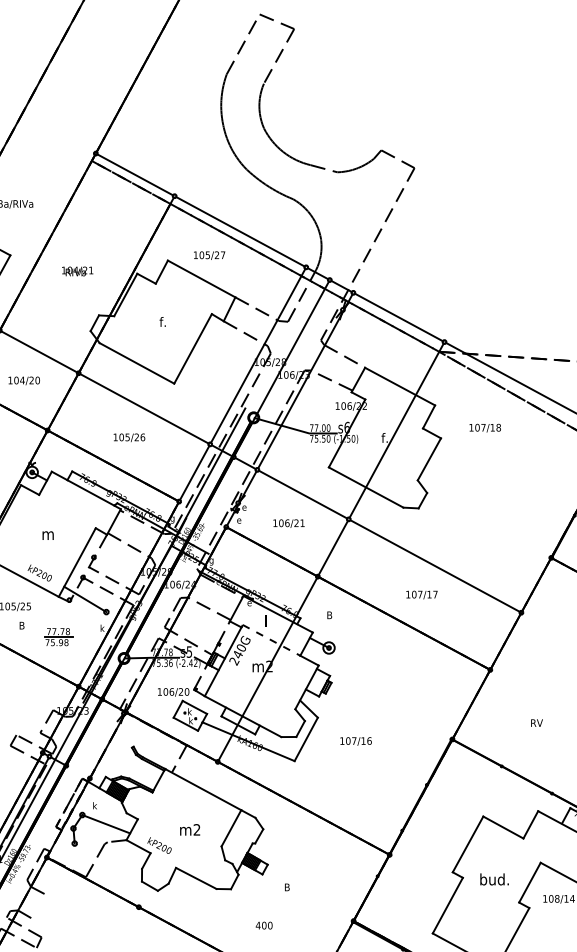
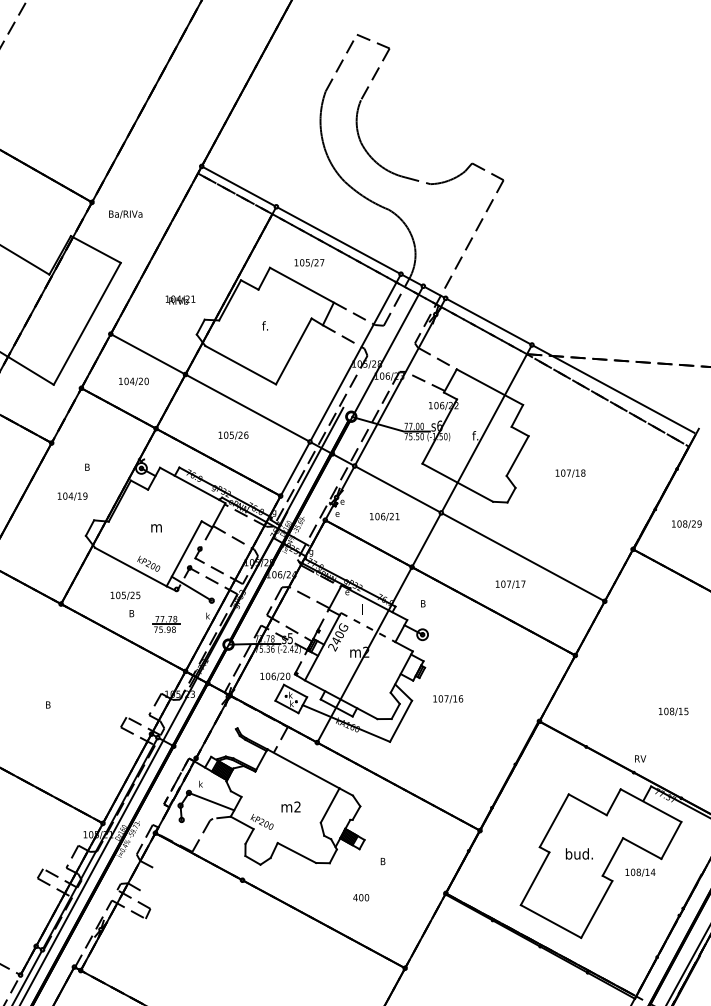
text: (77, 270) -> (180, 299), moved
text: (485, 428) -> (570, 473), moved
text: (536, 722) -> (640, 758), moved
text: (356, 741) -> (448, 699), moved

